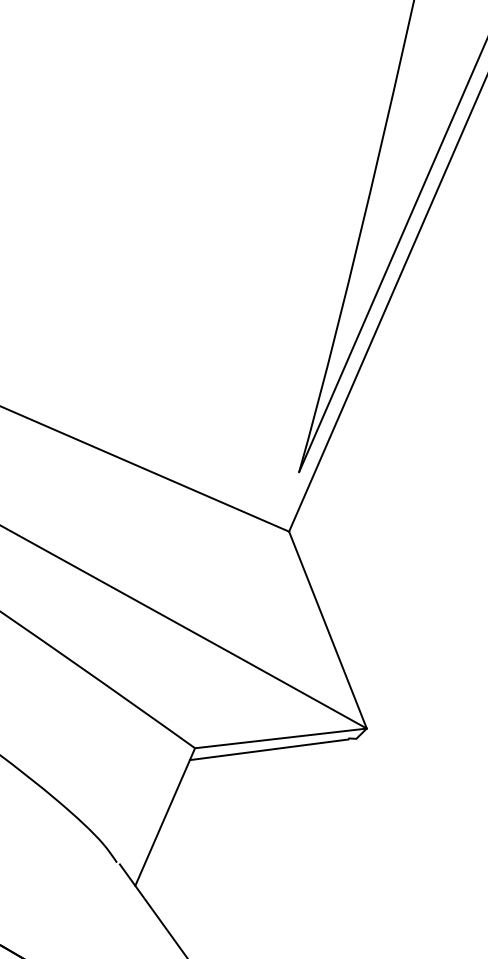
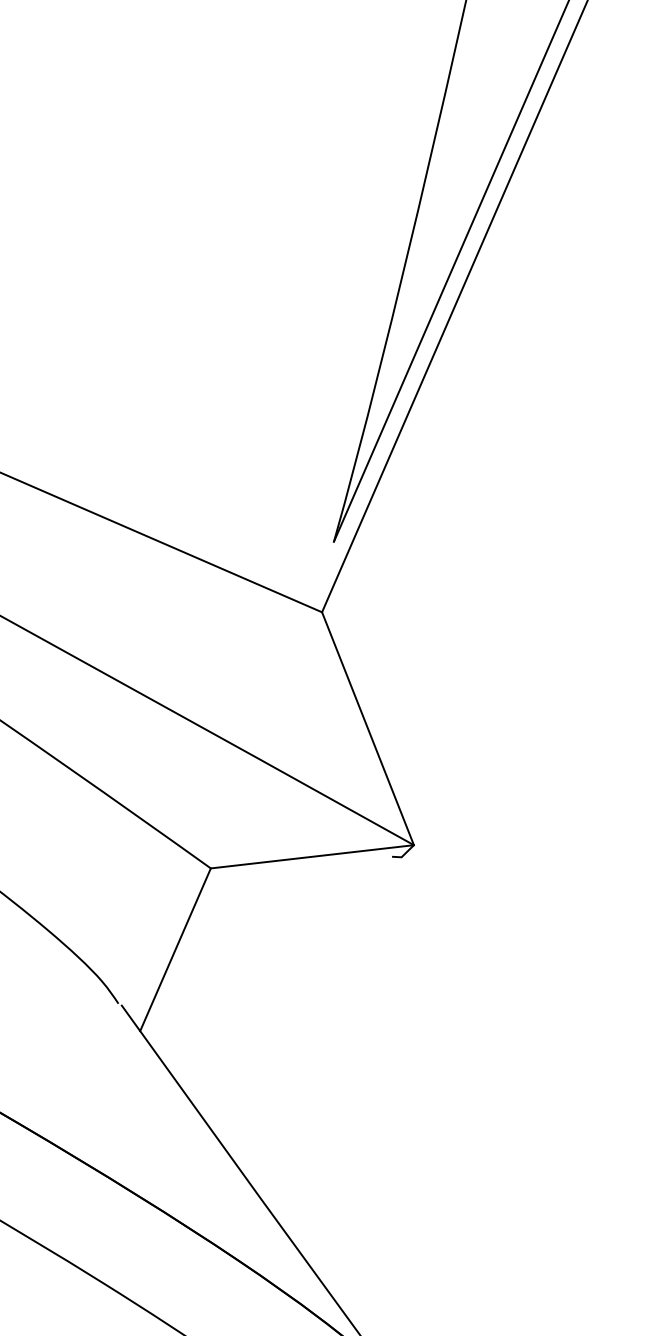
line: (269, 750) -> (298, 870), removed

